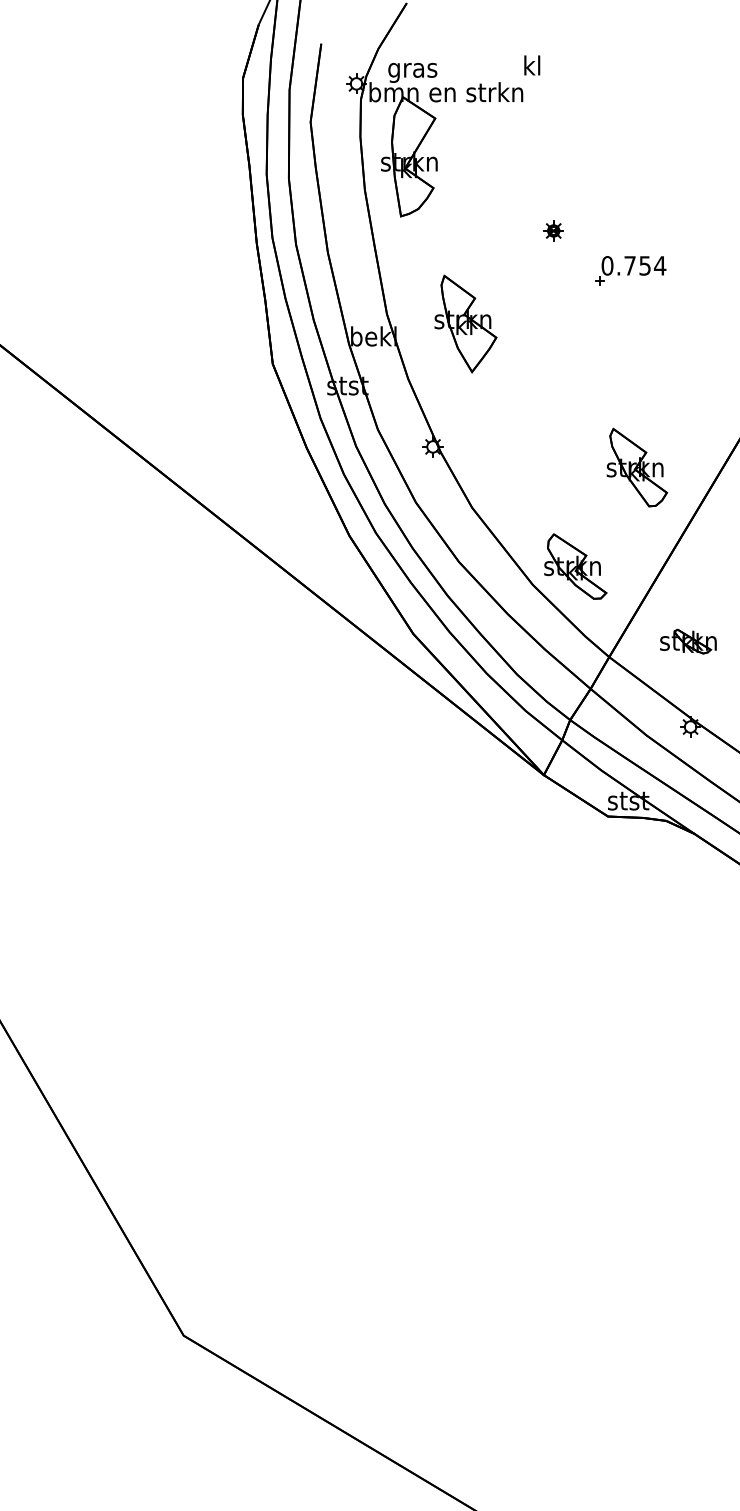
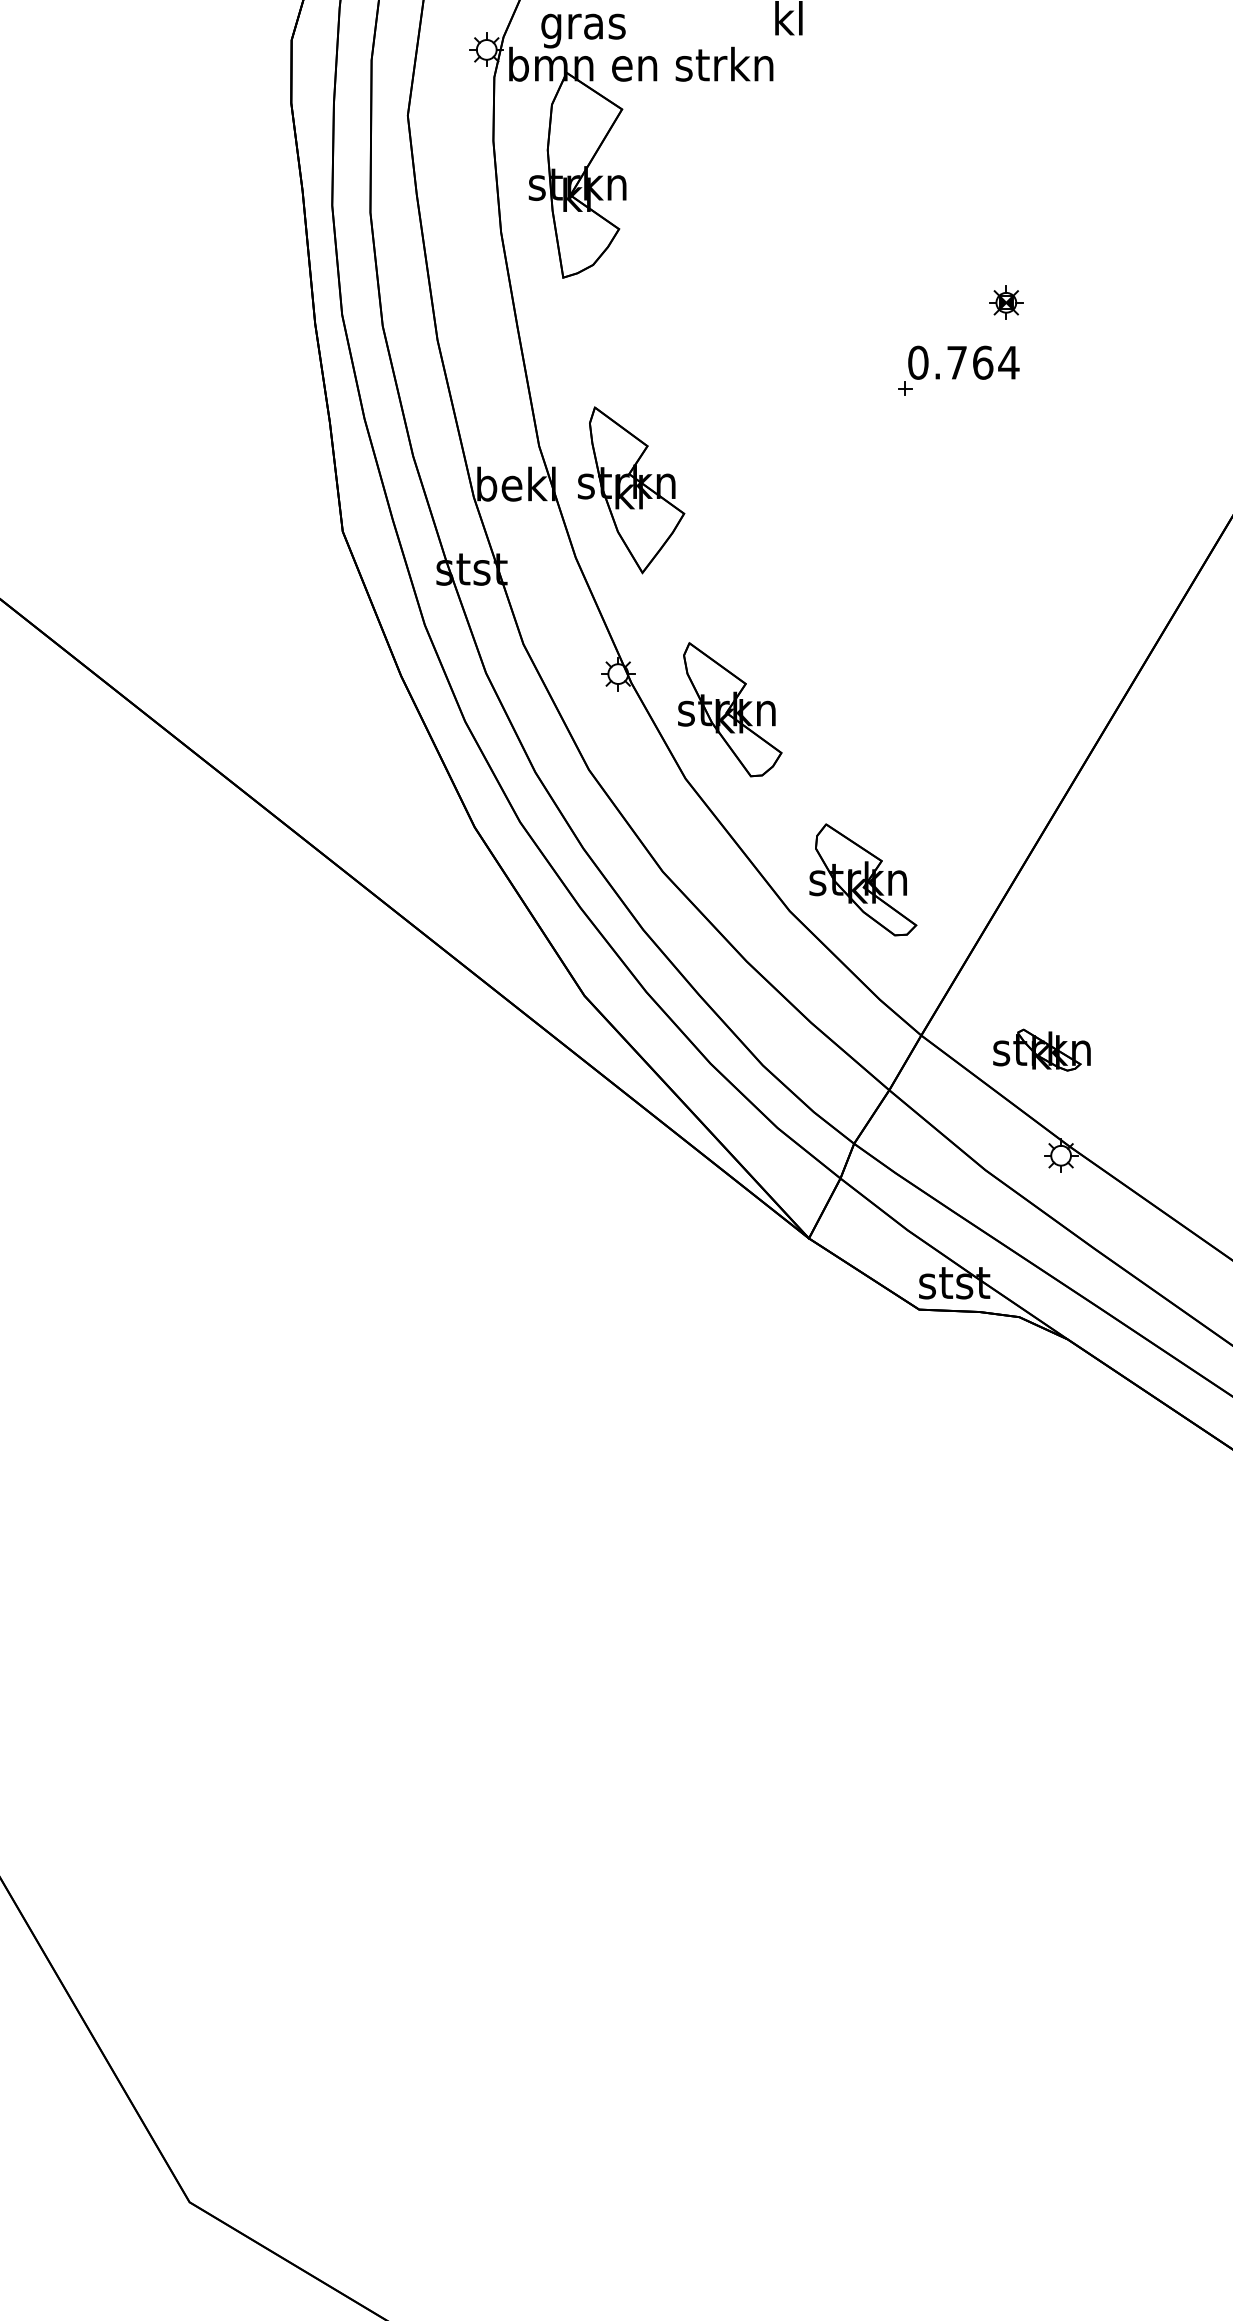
part: (553, 230) -> (1005, 301), moved
text: (645, 265) -> (983, 362), 0.754 -> 0.764
part: (465, 323) -> (631, 489), moved
part: (636, 467) -> (729, 709), moved
part: (688, 641) -> (1042, 1049), moved

